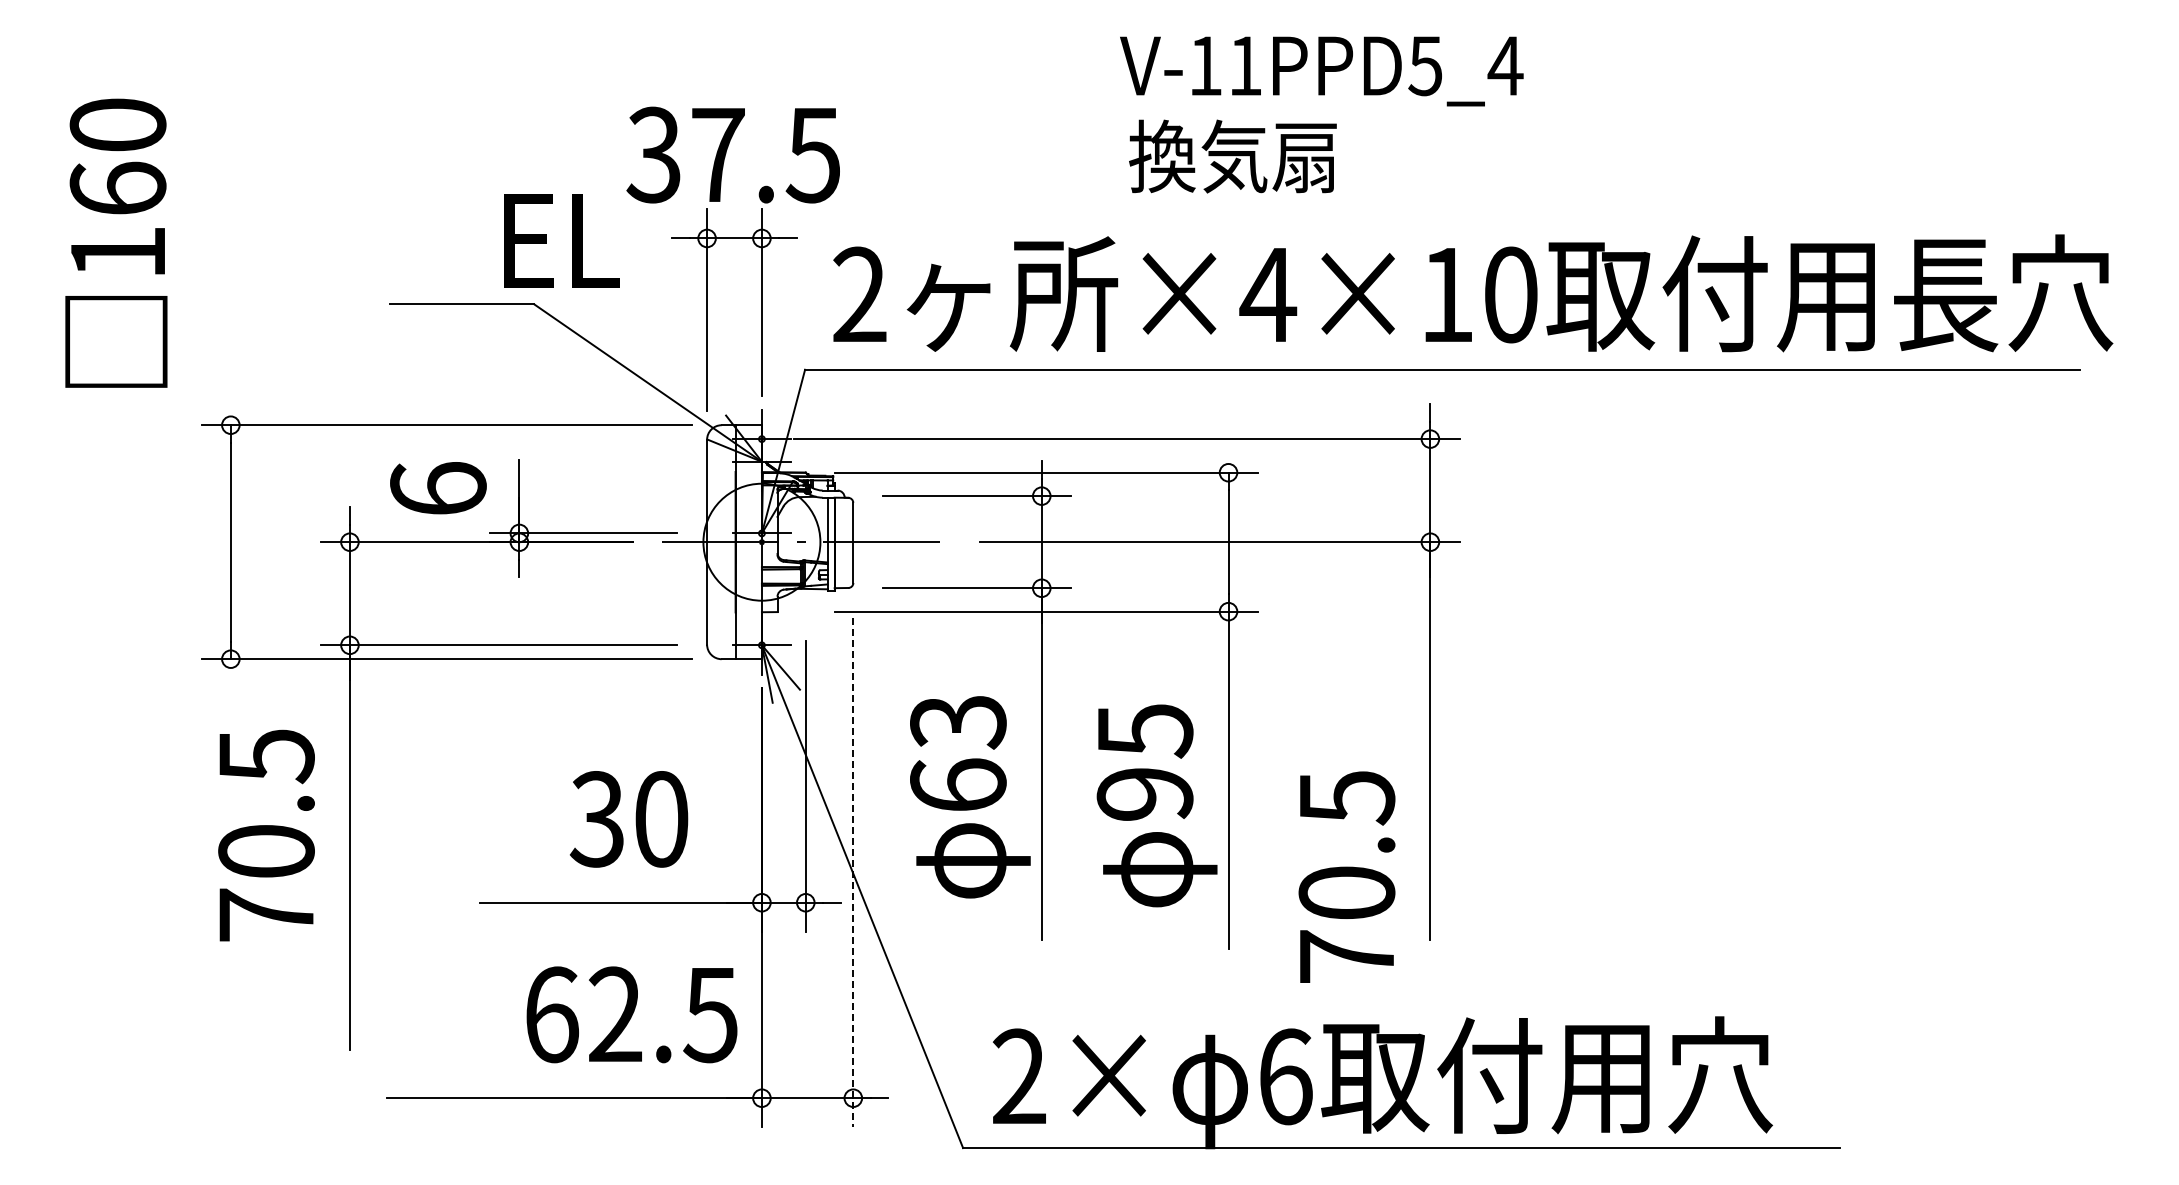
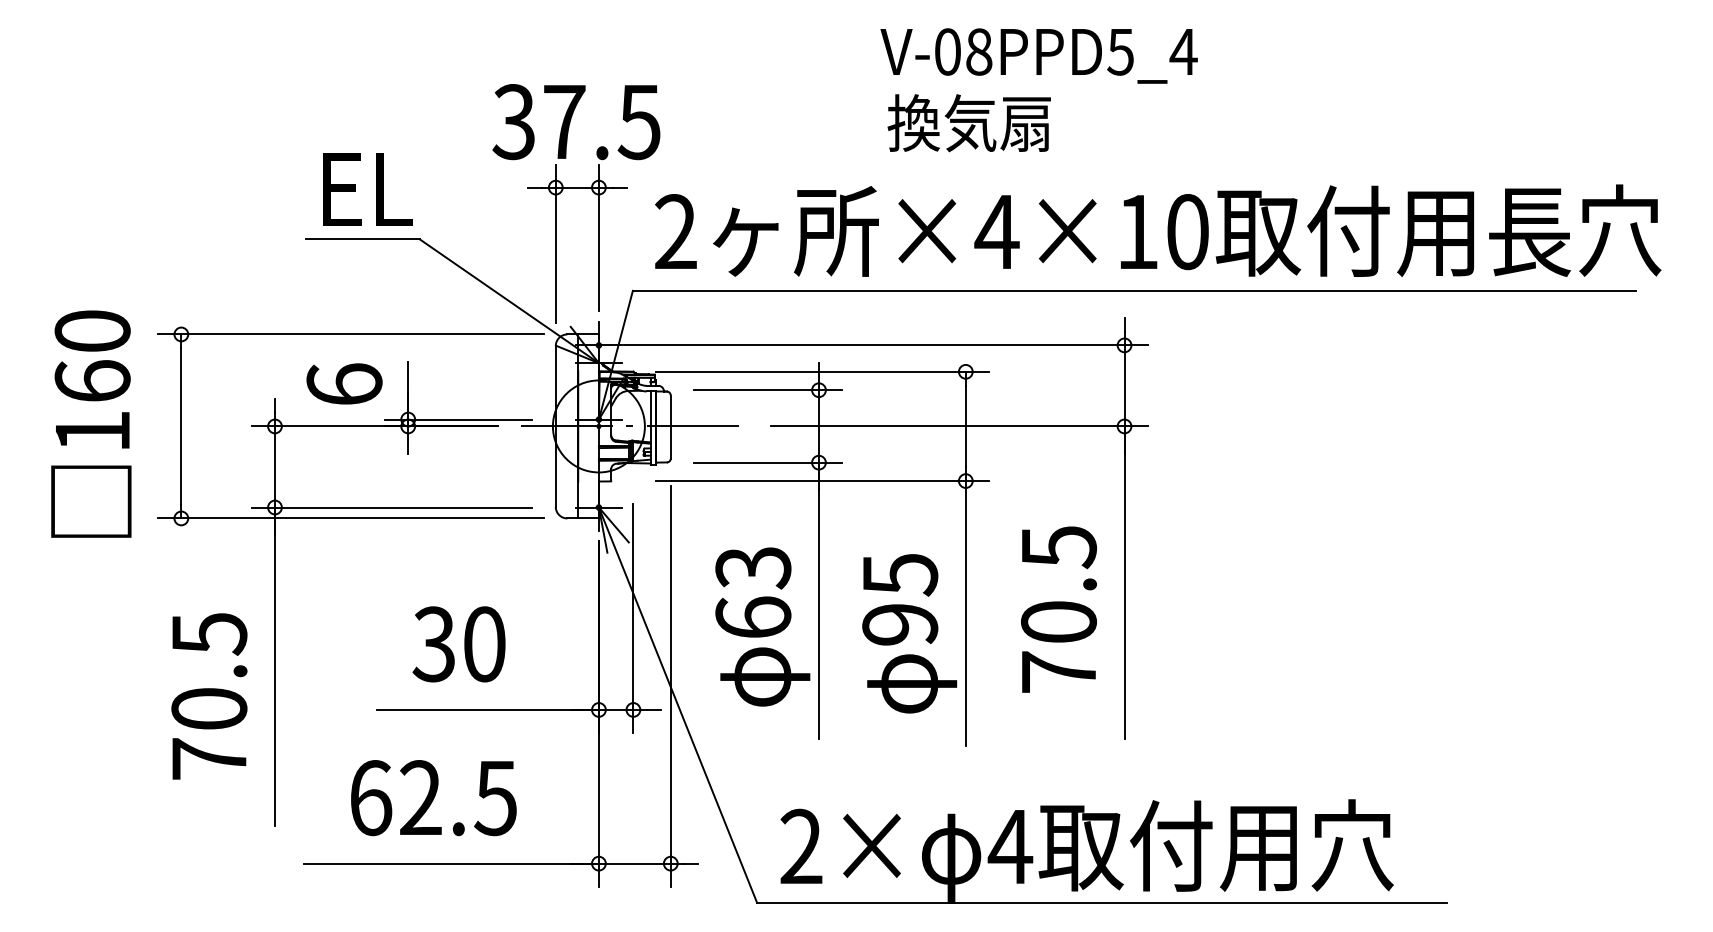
text: (1225, 65) -> (963, 51), V-11PPD5_4 -> V-08PPD5_4
text: (561, 240) -> (367, 189), moved
text: (116, 242) -> (91, 423), moved
text: (628, 819) -> (458, 644), moved
text: (266, 835) -> (209, 696), moved
line: (853, 872) -> (670, 686), dashed -> solid
text: (1346, 876) -> (1058, 609), moved
text: (631, 1014) -> (433, 797), moved
text: (1285, 1076) -> (1010, 846), 6 -> 4

